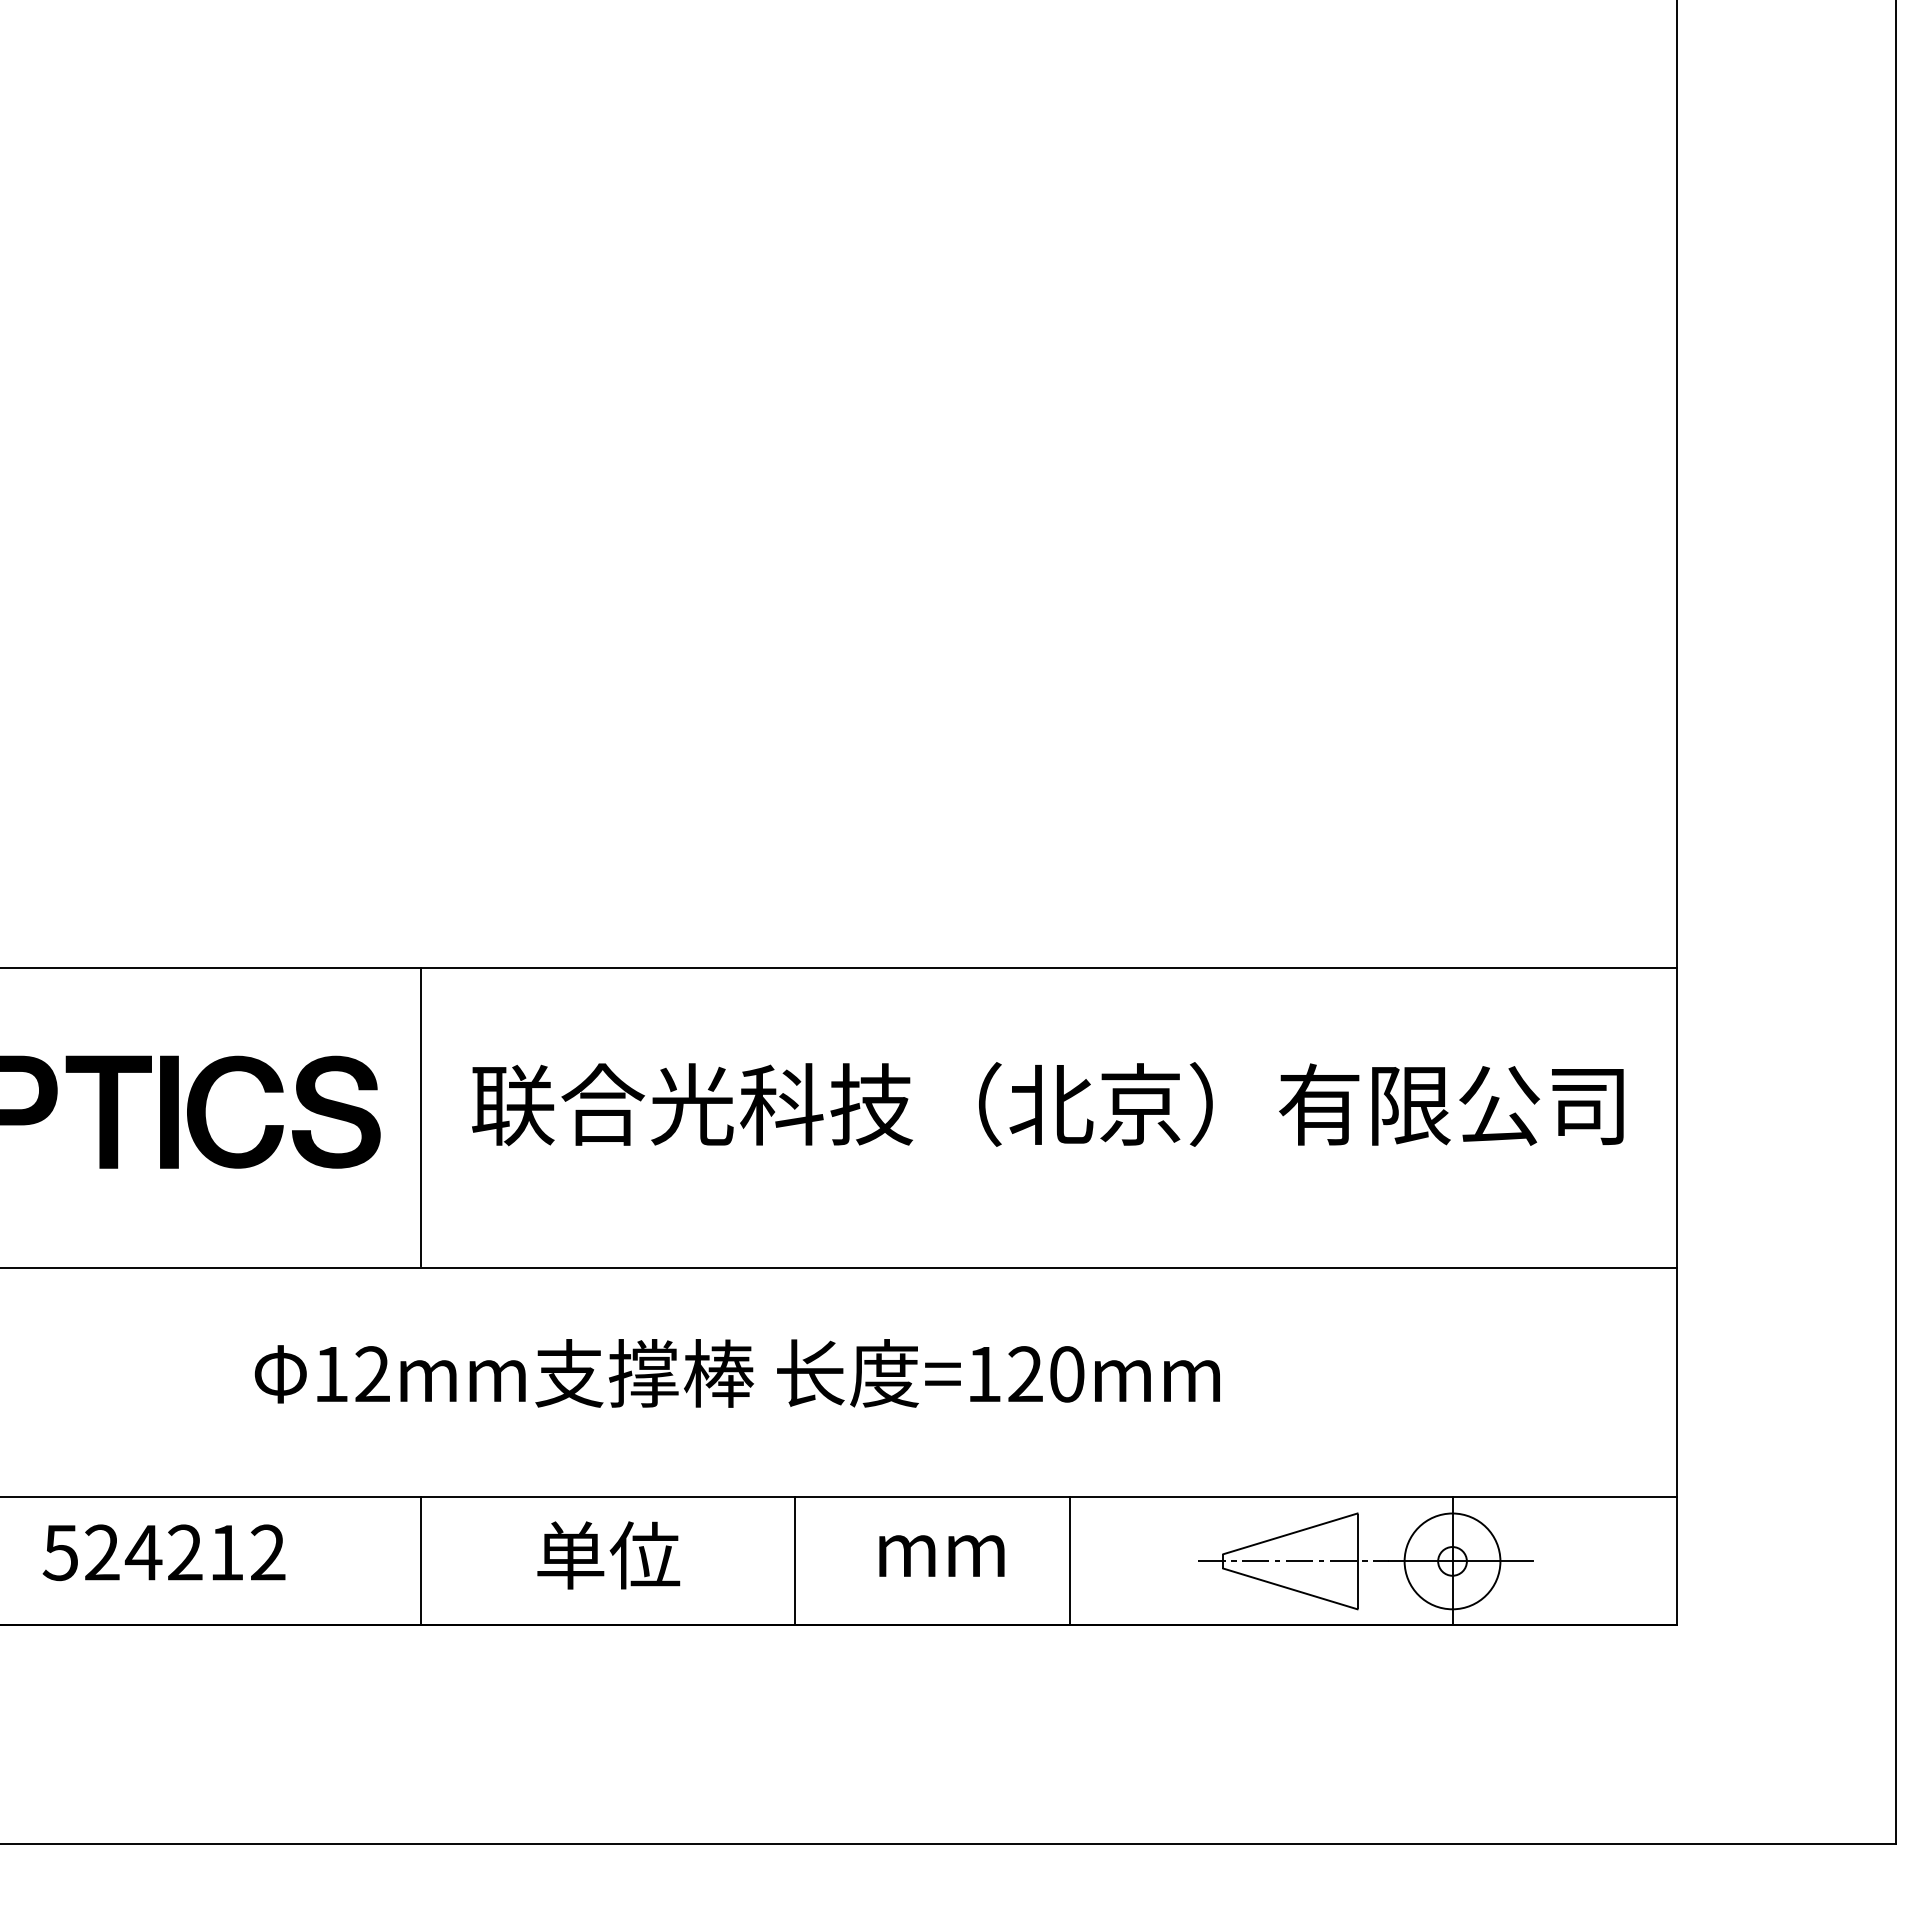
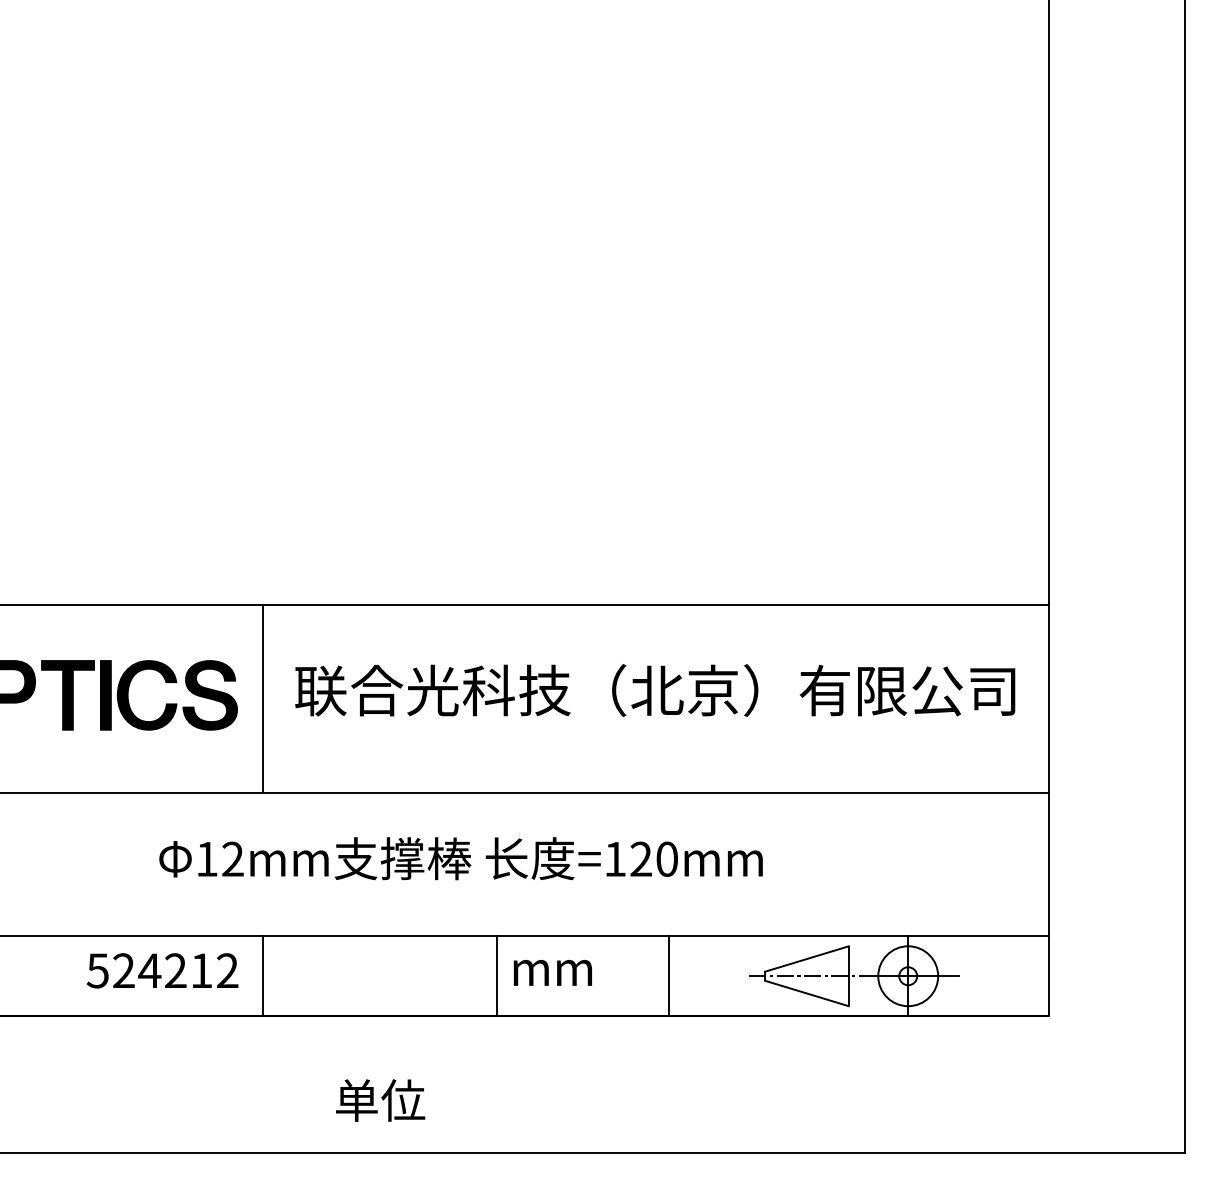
text: (164, 1552) -> (162, 970), moved
text: (608, 1555) -> (380, 1100), moved
text: (941, 1555) -> (552, 972), moved

